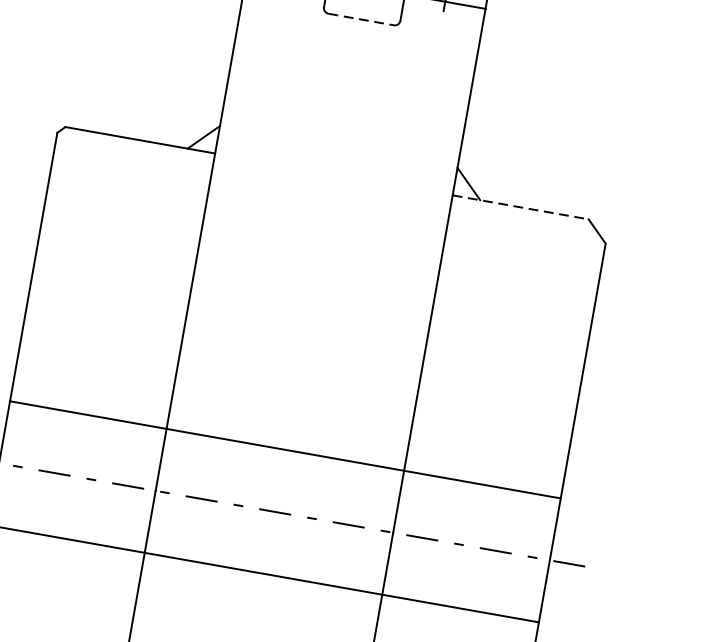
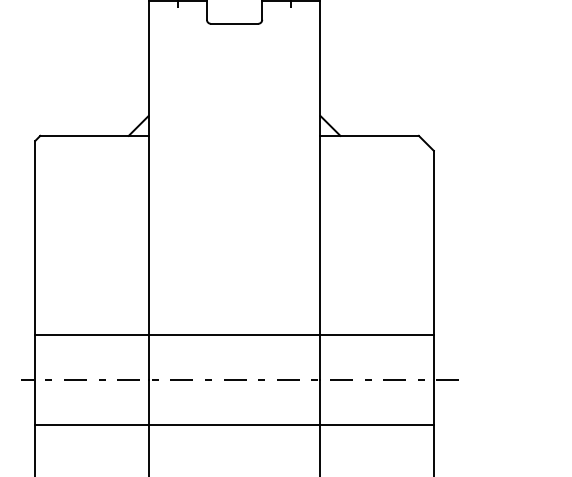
line: (361, 19) -> (234, 23), dashed -> solid
line: (521, 207) -> (370, 135), dashed -> solid

